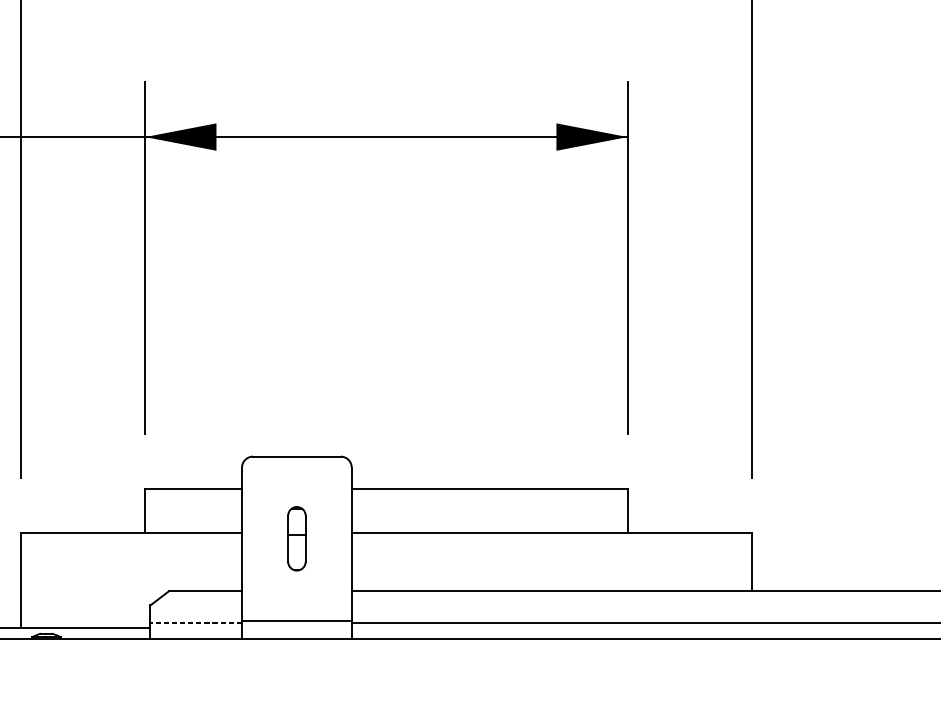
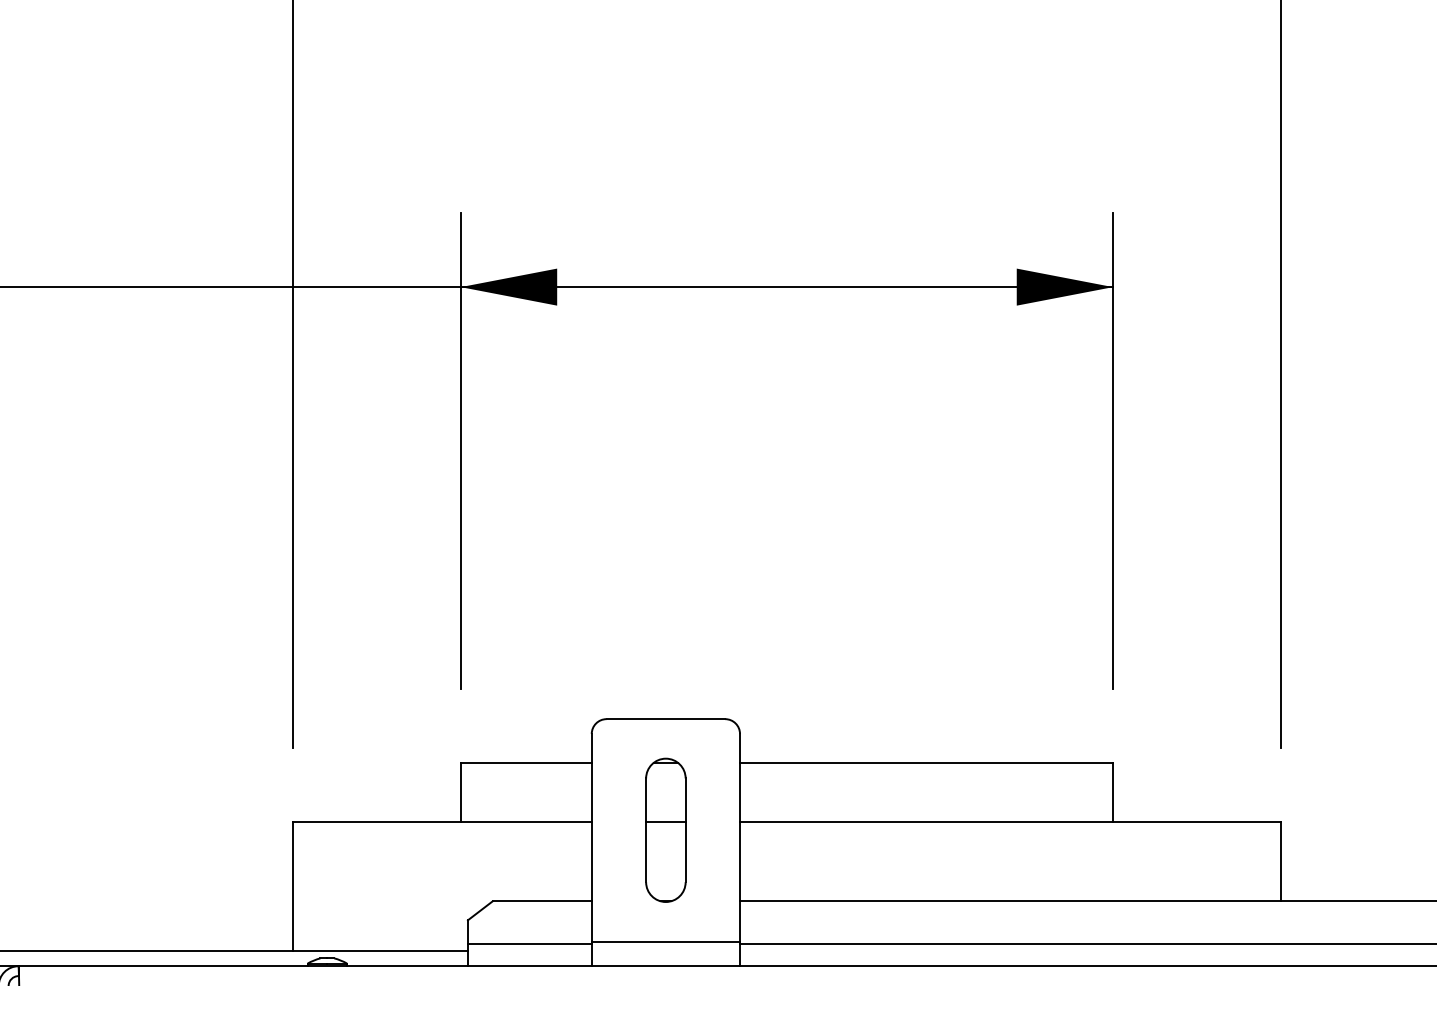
part: (296, 538) -> (665, 829), size x1.67
line: (196, 622) -> (529, 943), dashed -> solid

